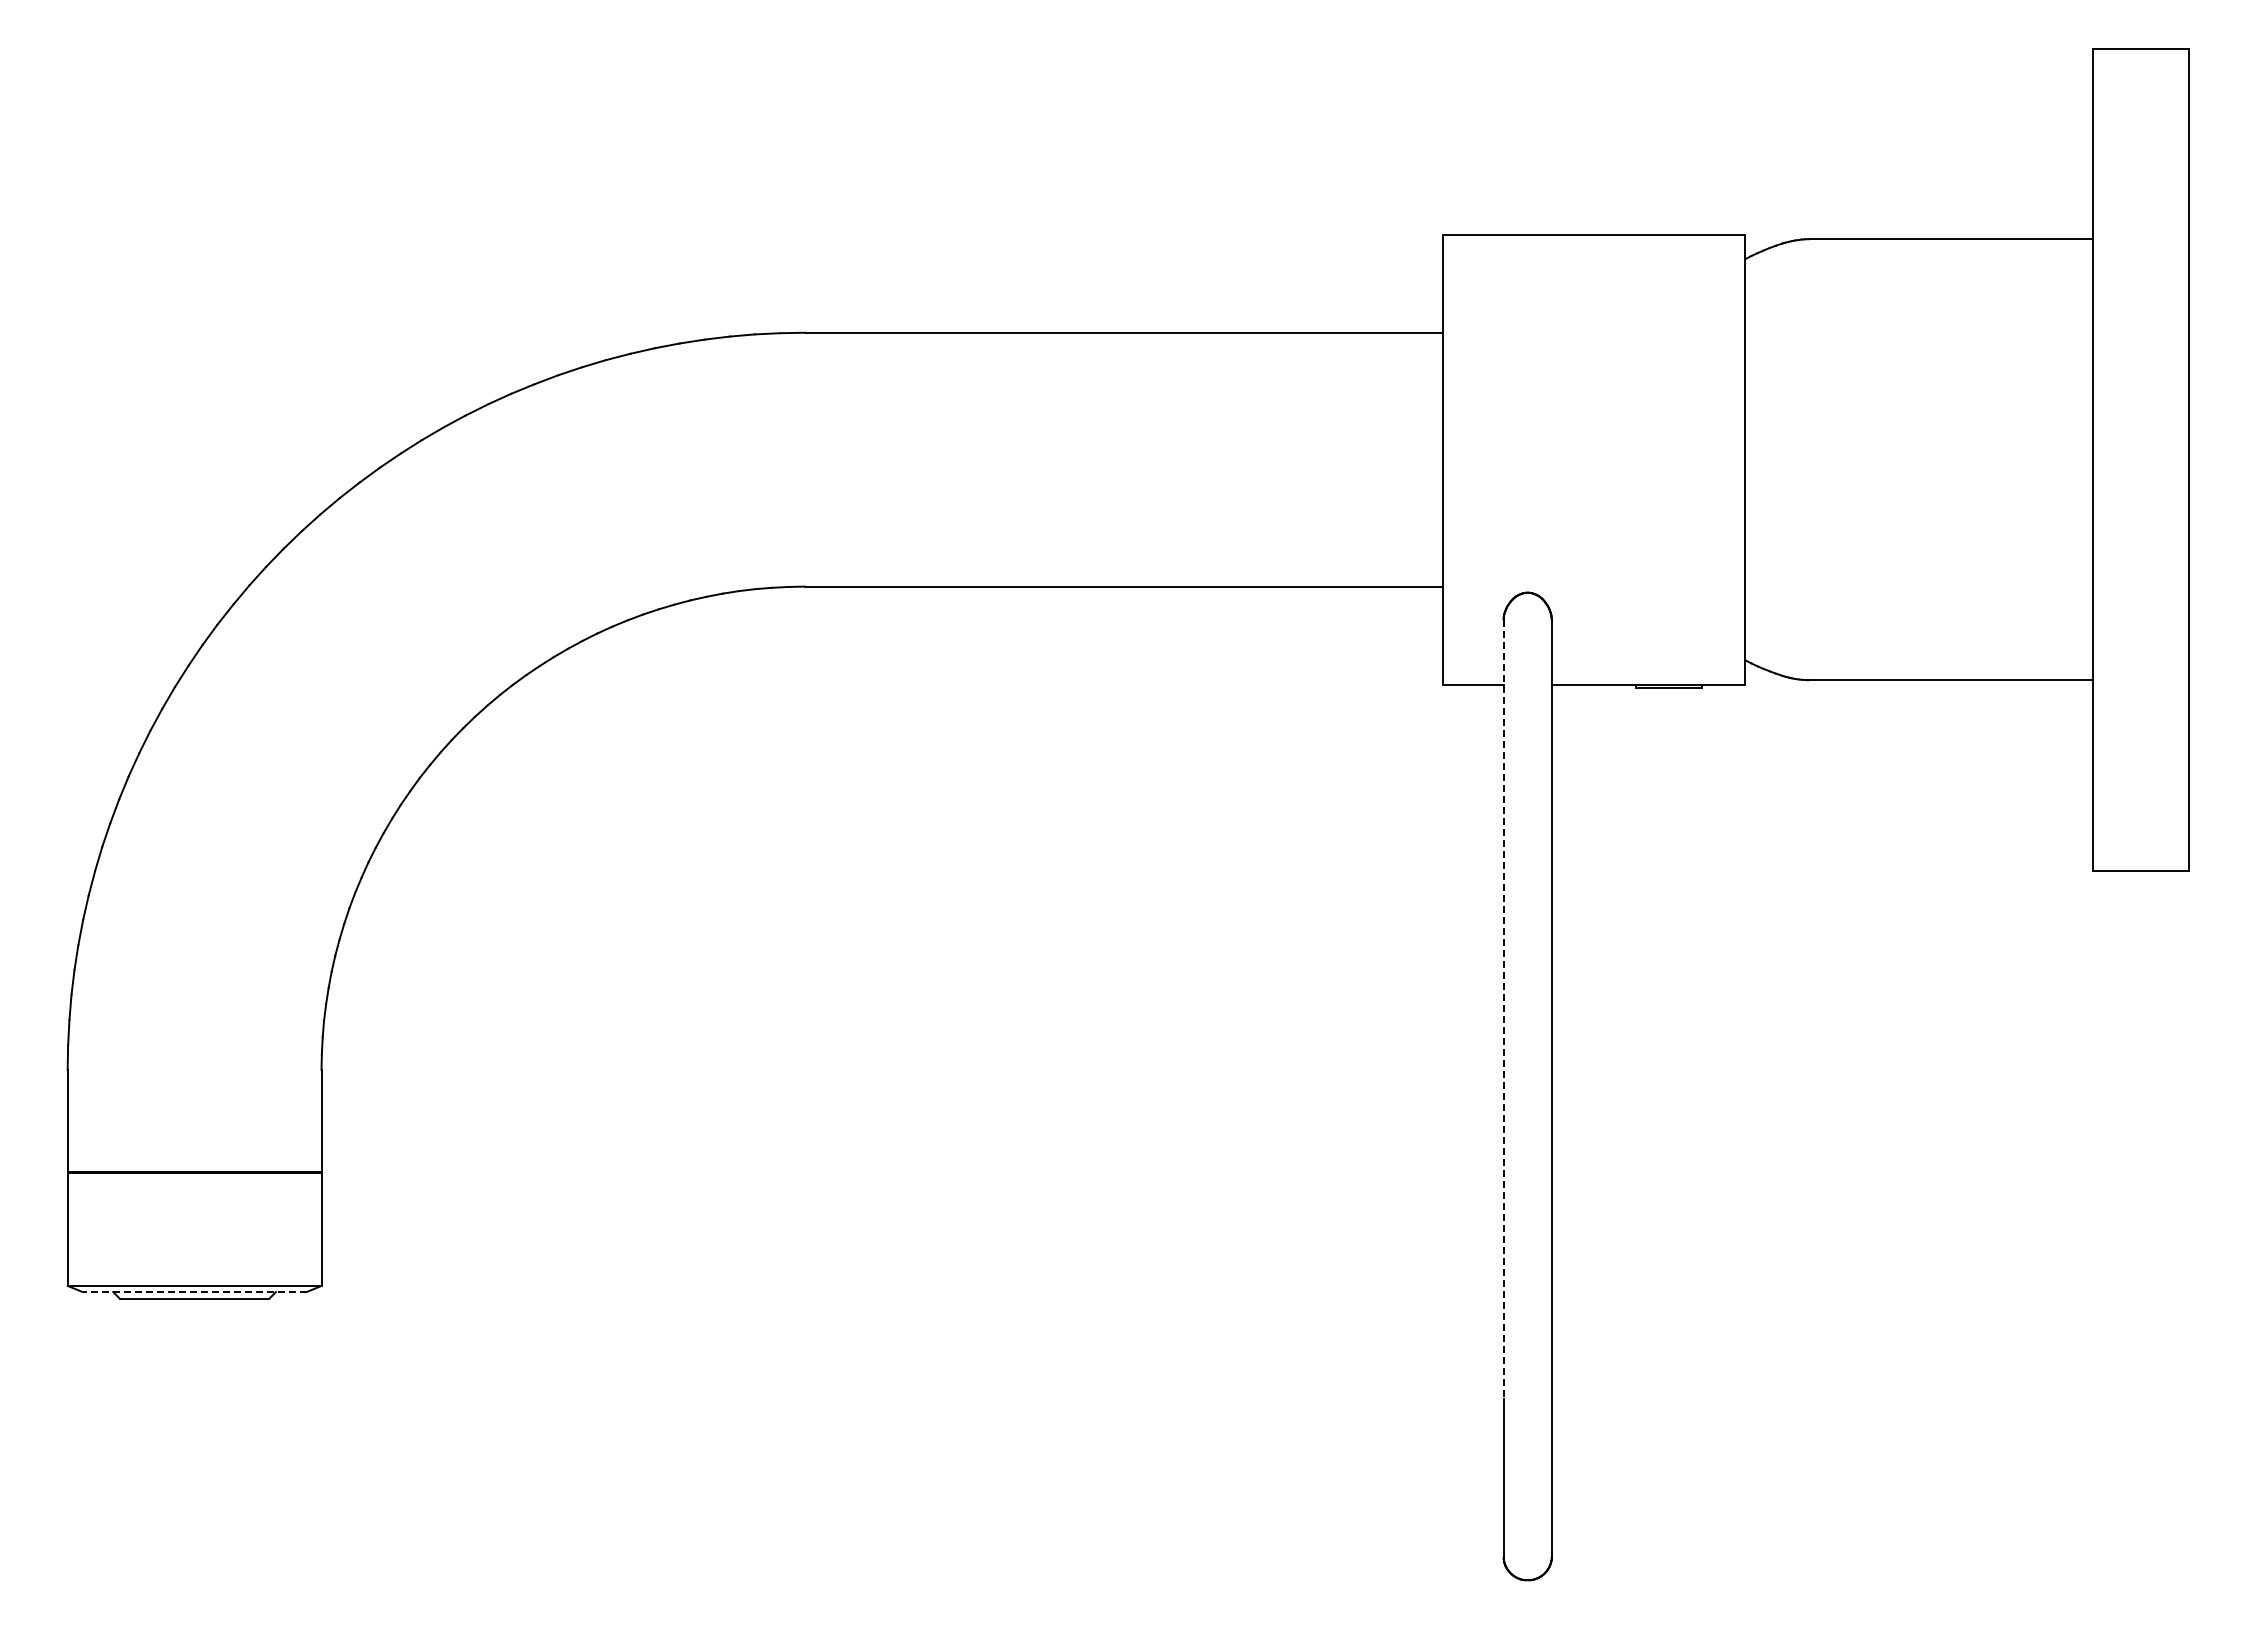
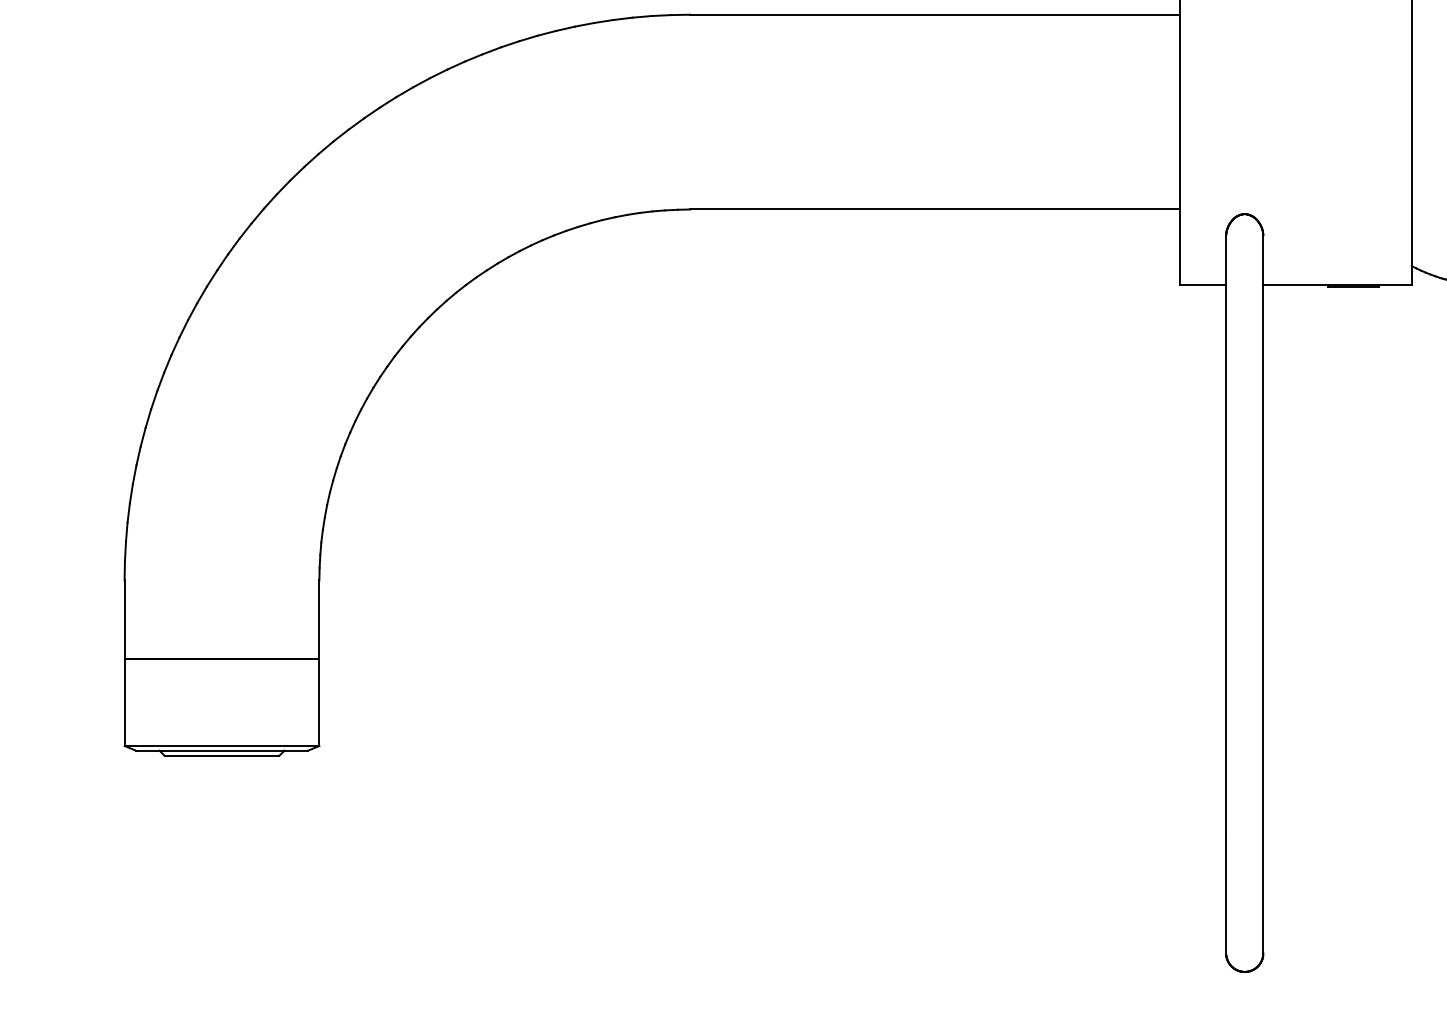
line: (1503, 1010) -> (1226, 534), dashed -> solid
line: (194, 1292) -> (221, 751), dashed -> solid

